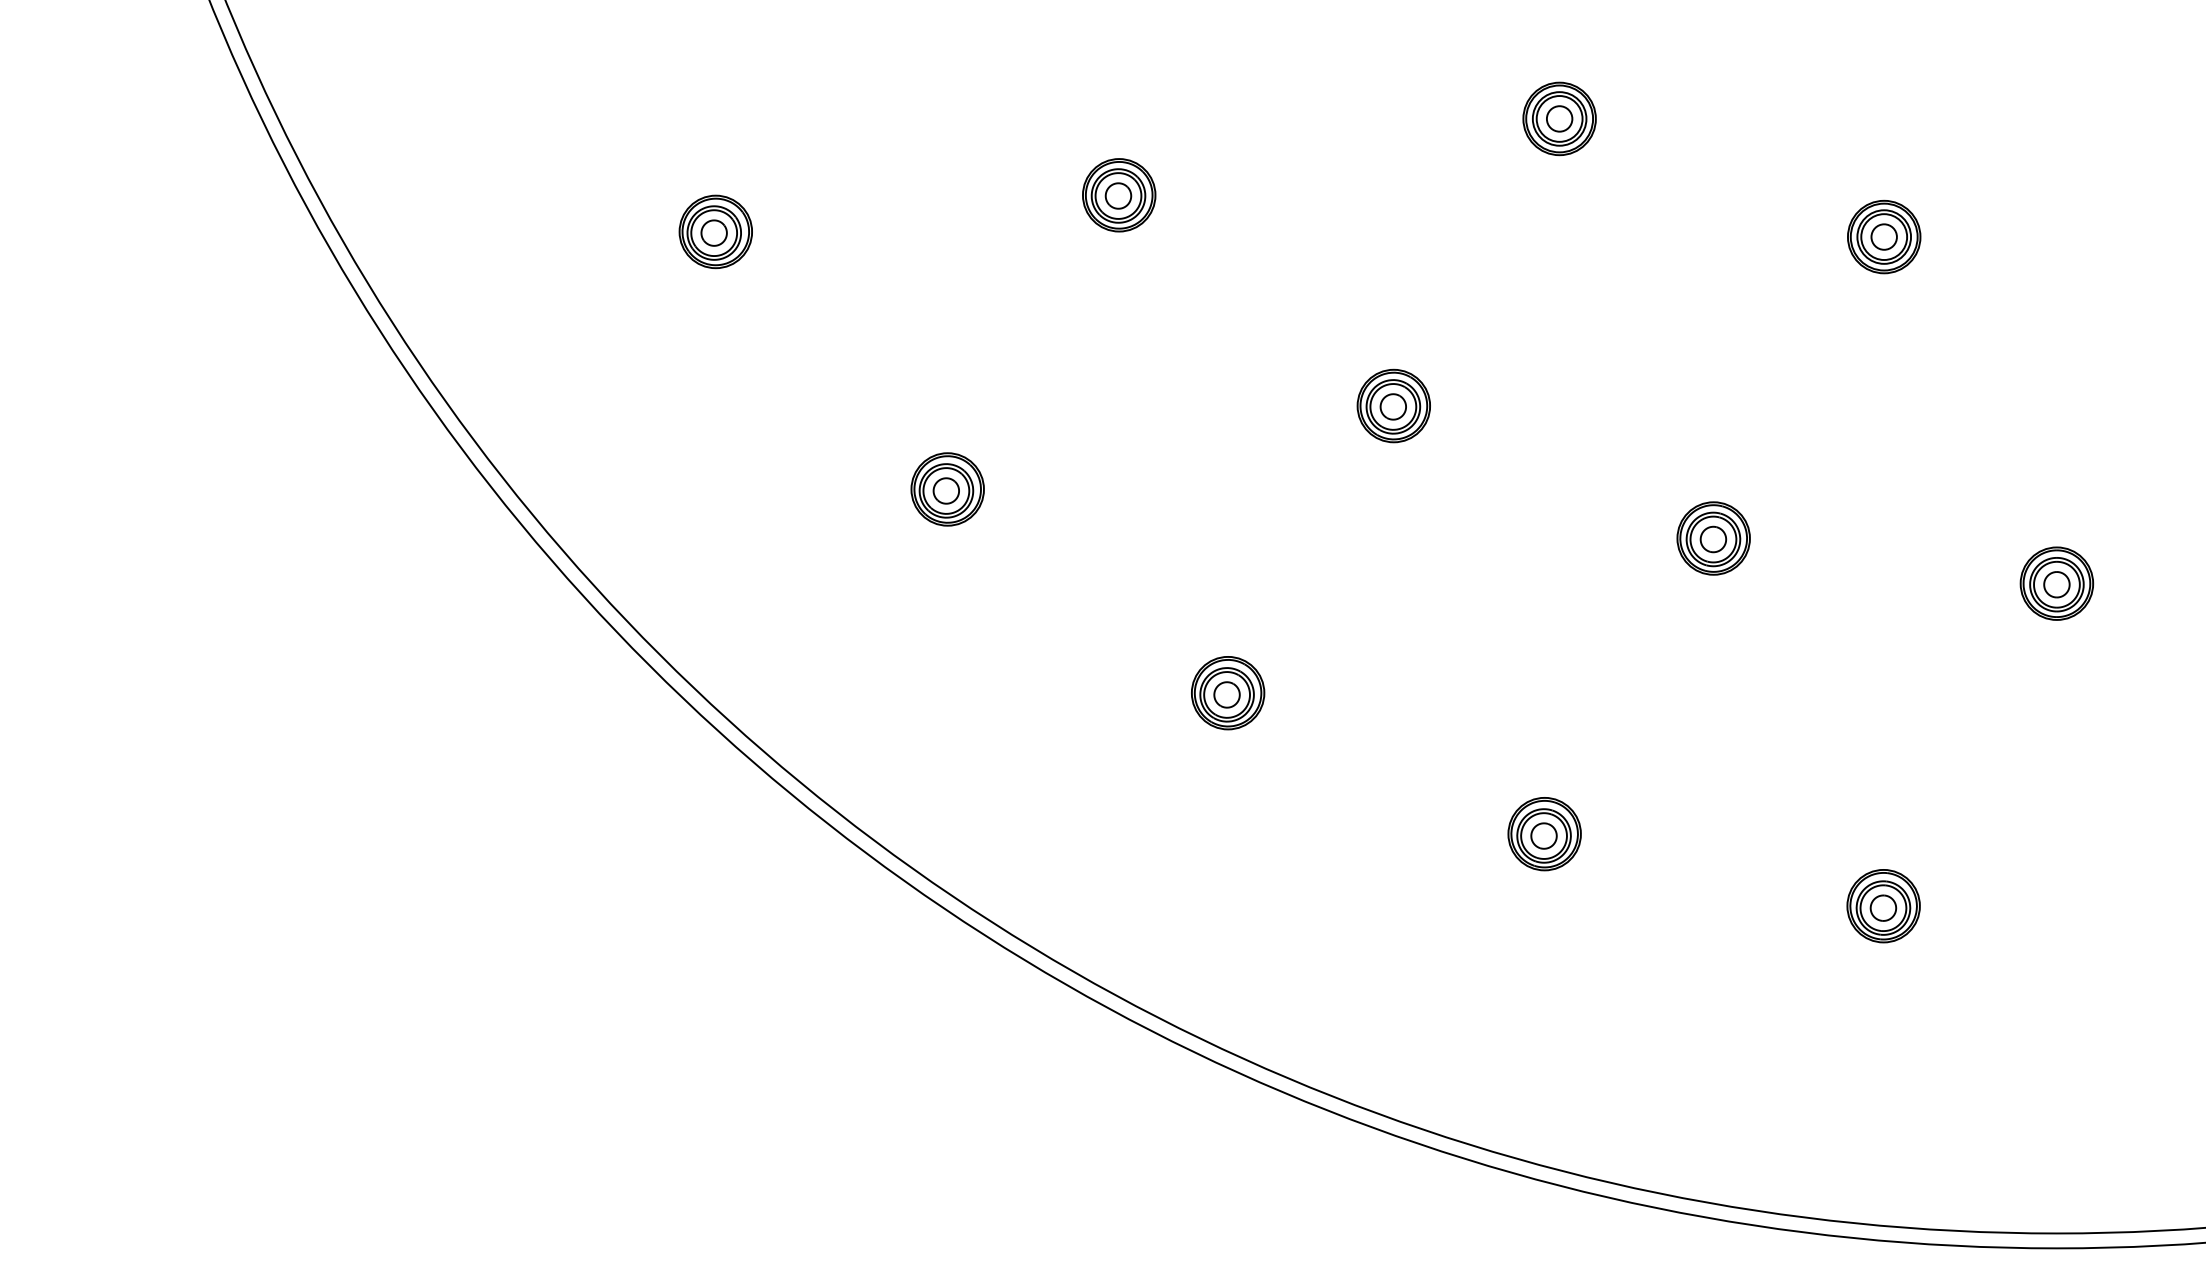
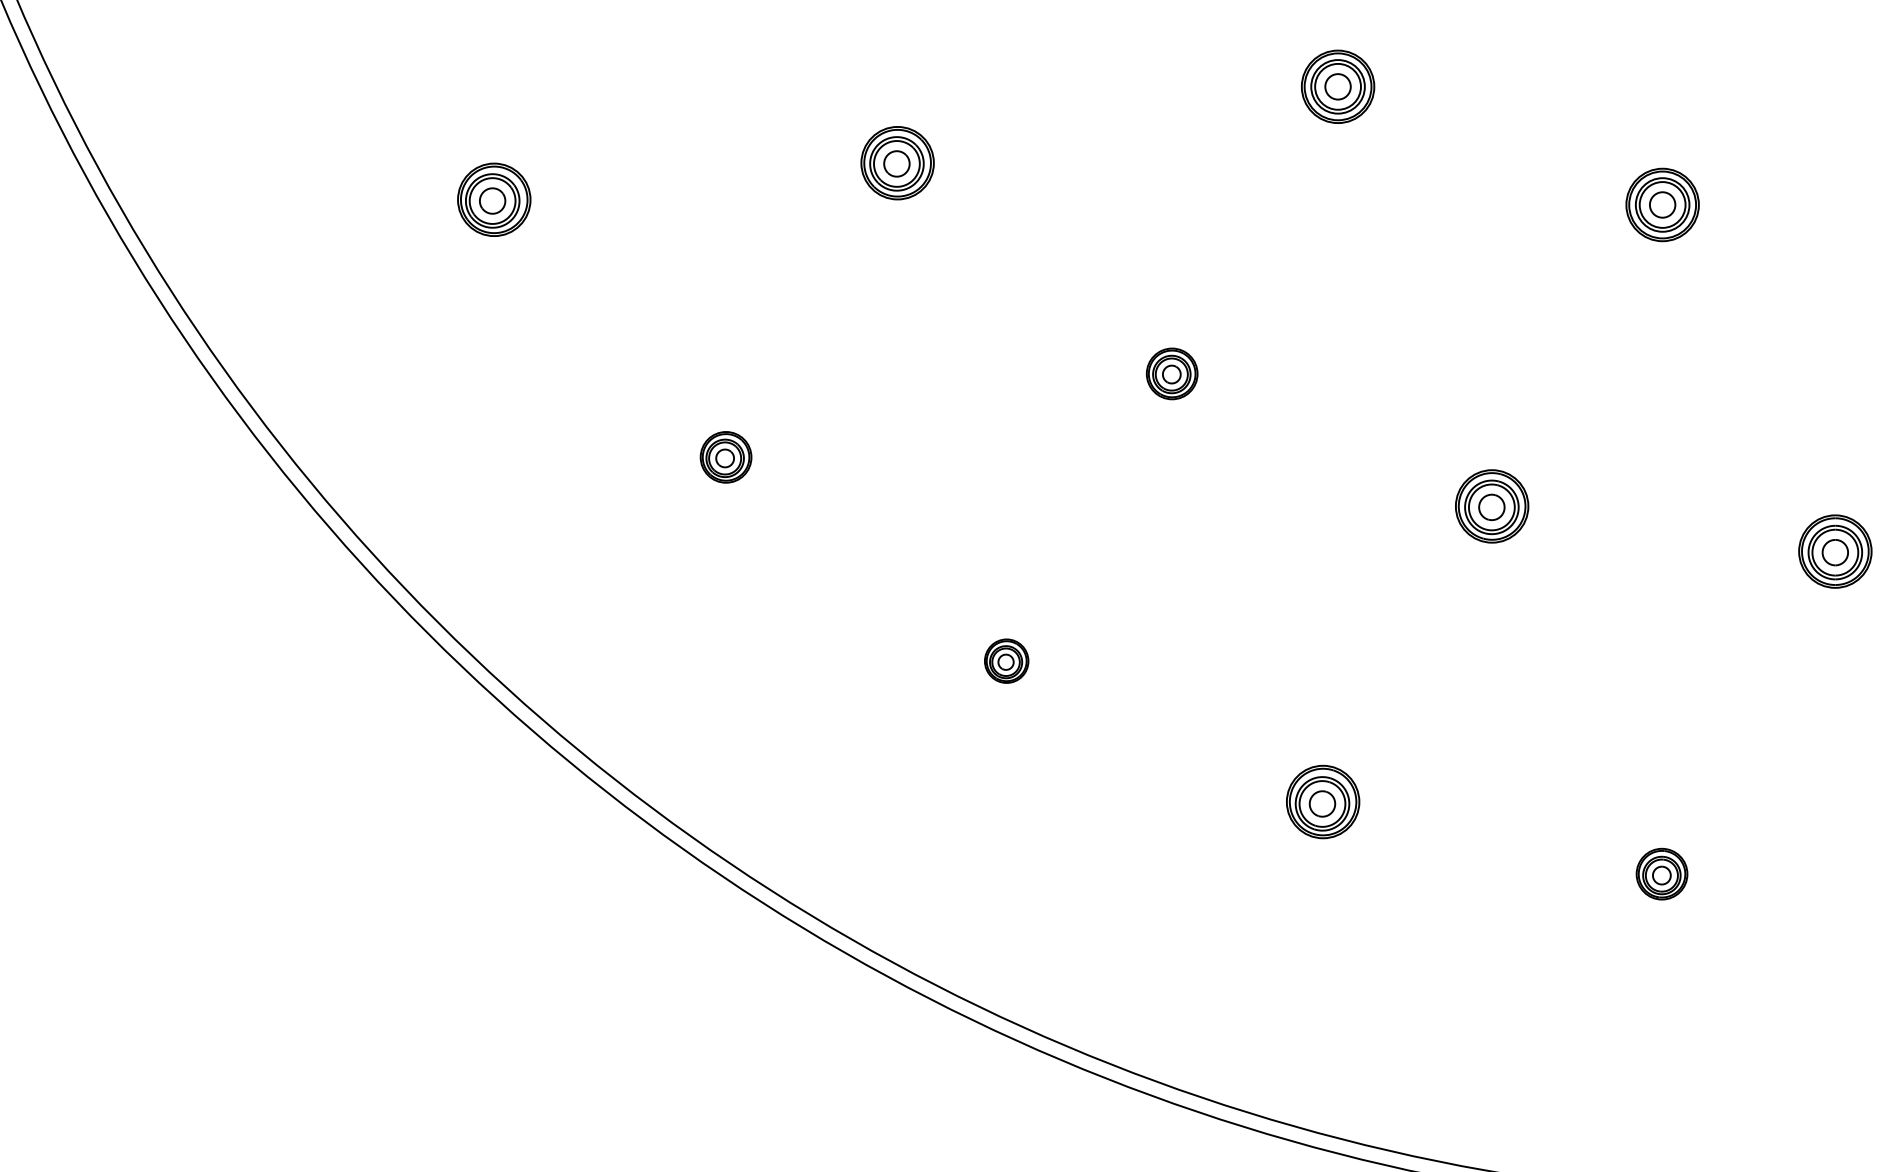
part: (1393, 405) -> (1171, 373), size x0.7
part: (947, 489) -> (725, 457), size x0.7
part: (1228, 693) -> (1006, 661), size x0.6
part: (1883, 906) -> (1661, 874), size x0.7

